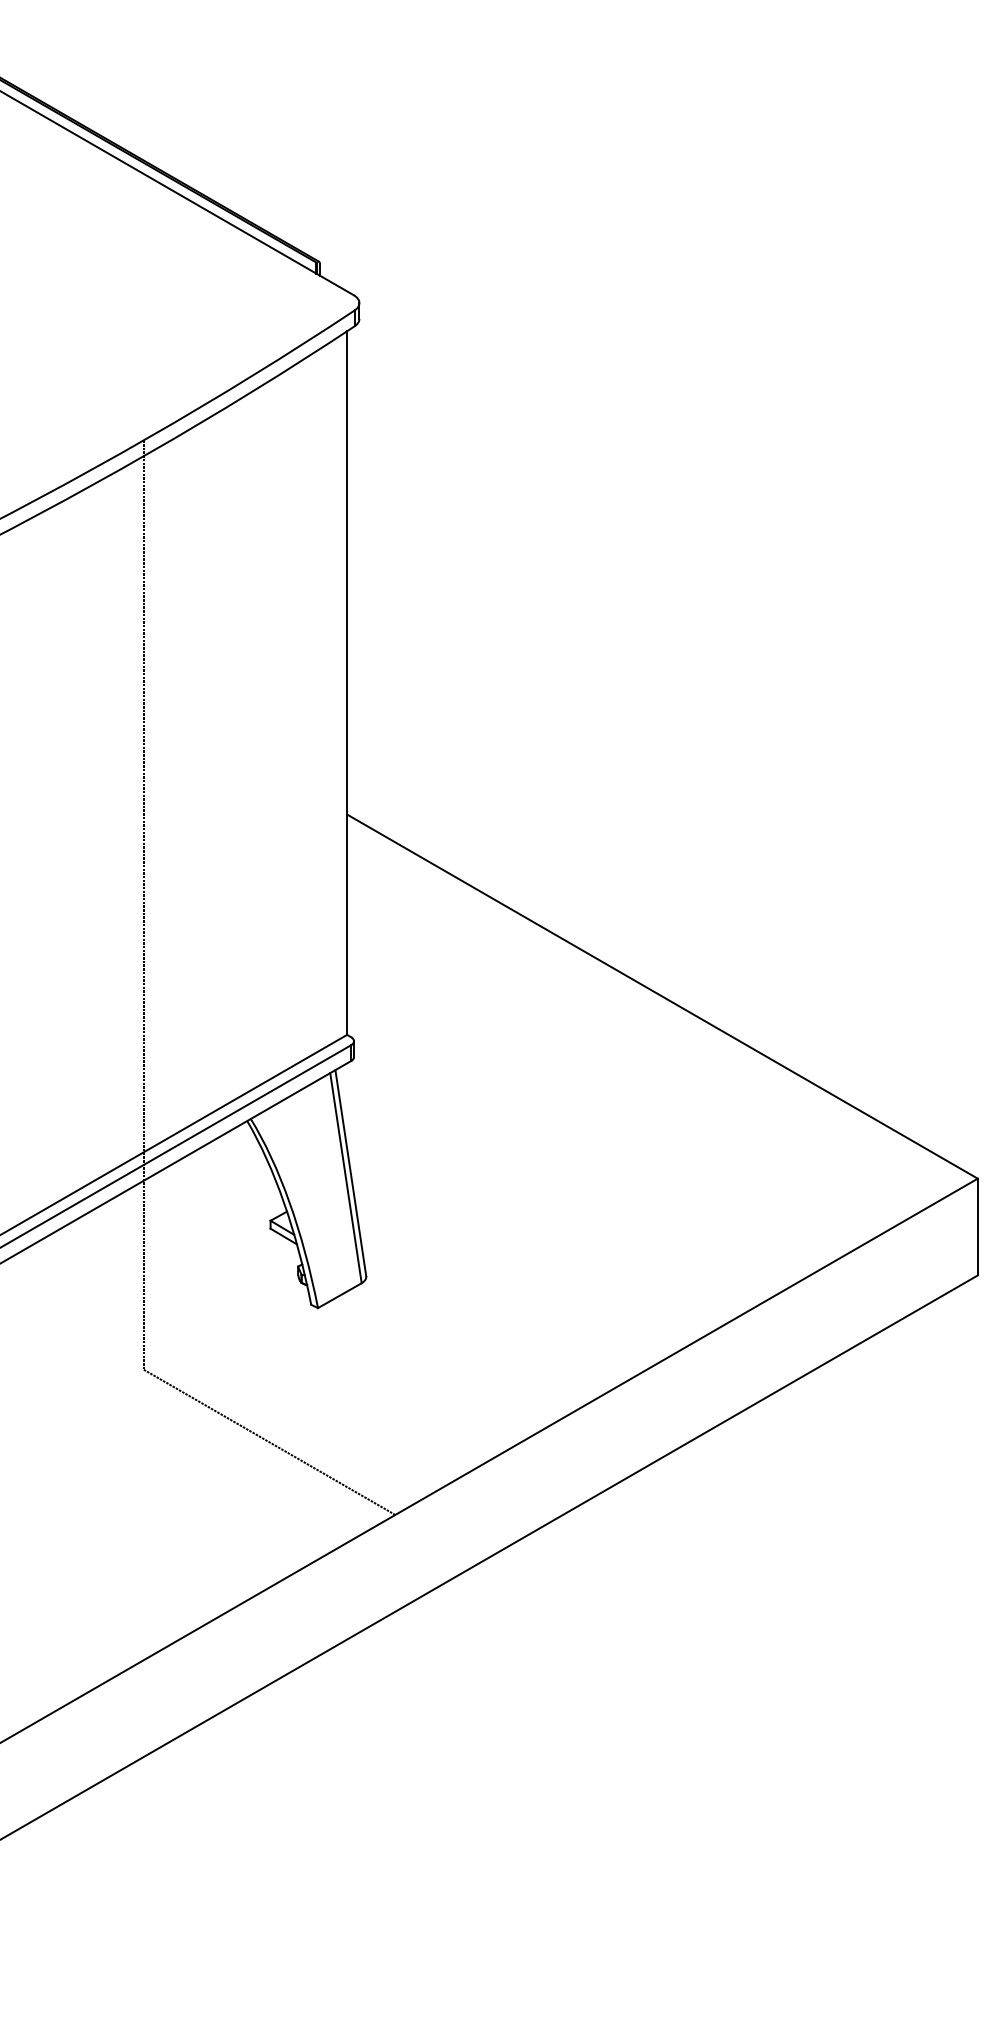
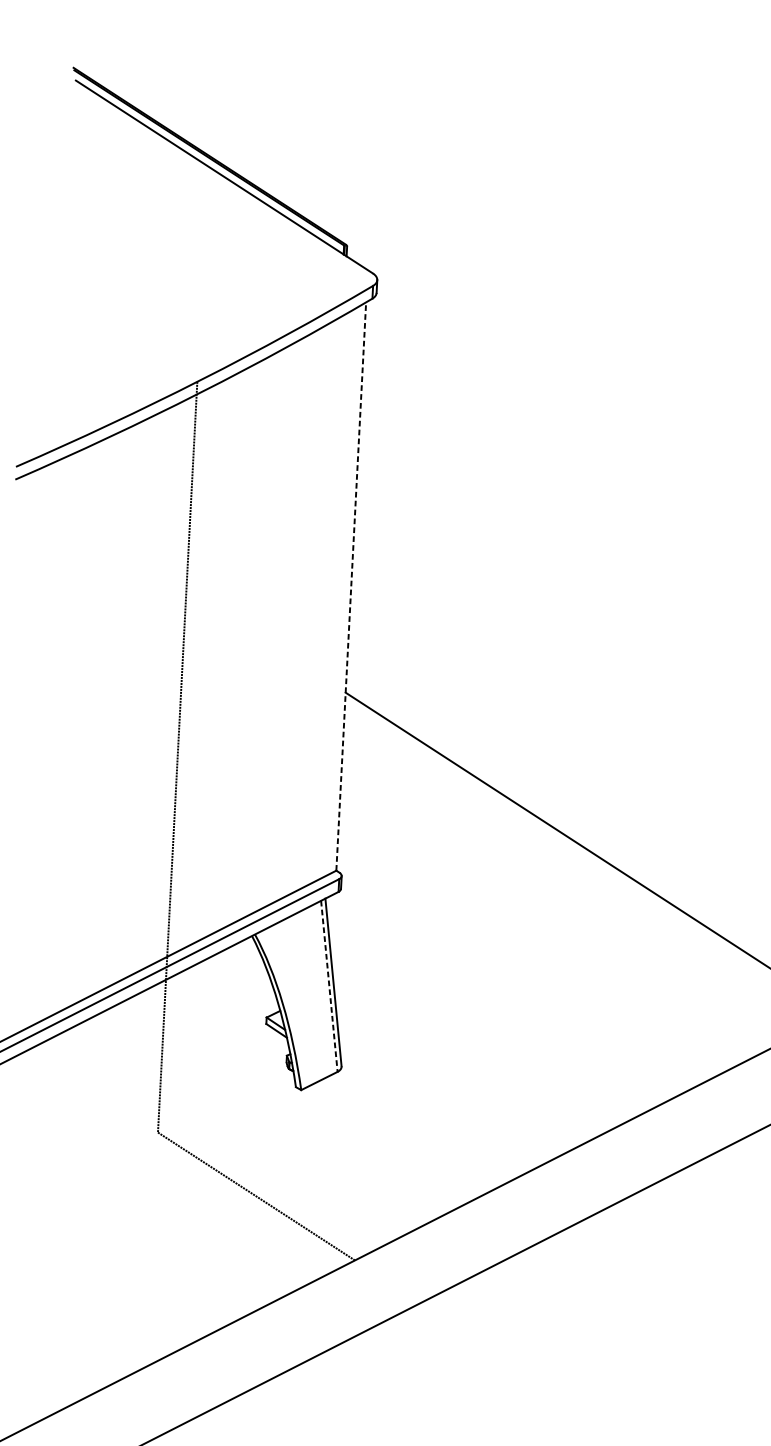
line: (347, 683) -> (351, 586), solid -> dashed
line: (346, 1178) -> (329, 986), solid -> dashed

